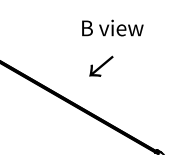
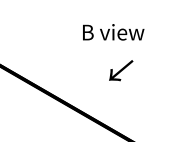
text: (101, 65) -> (121, 69), moved

